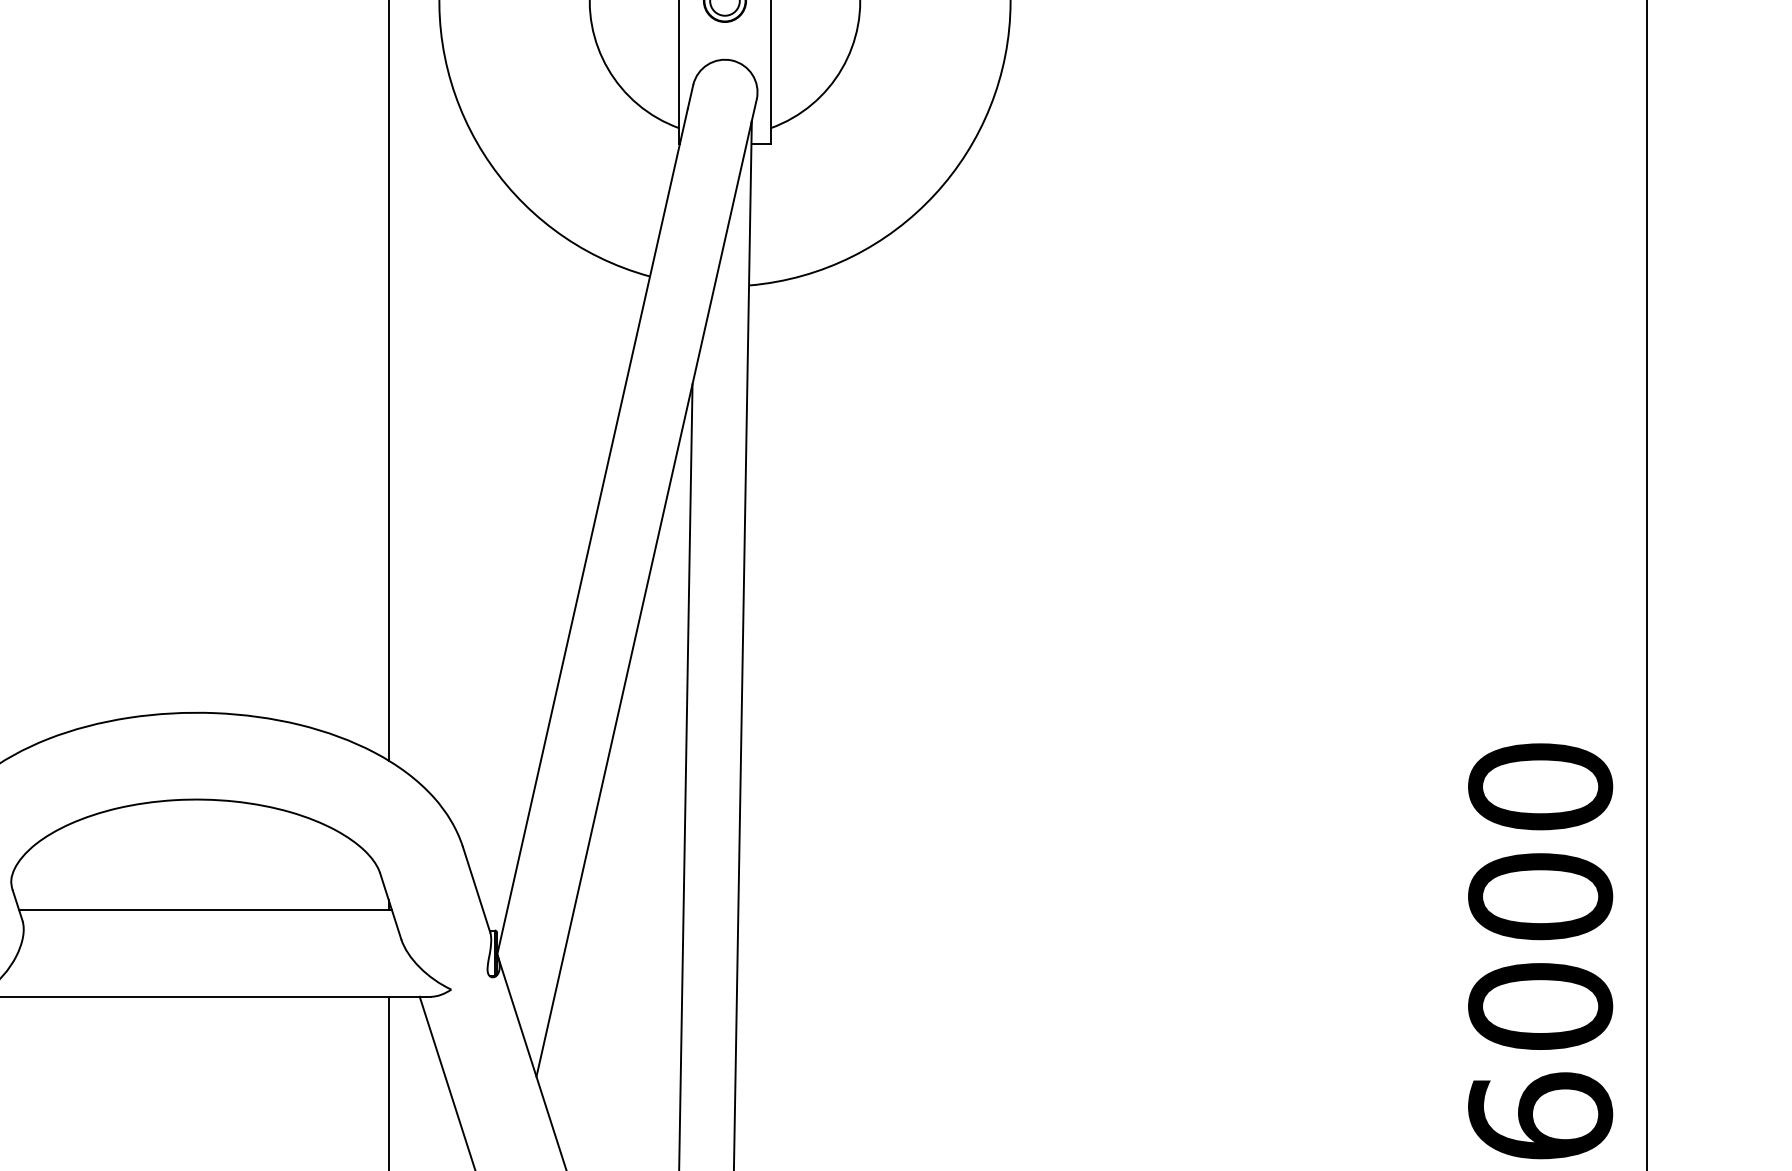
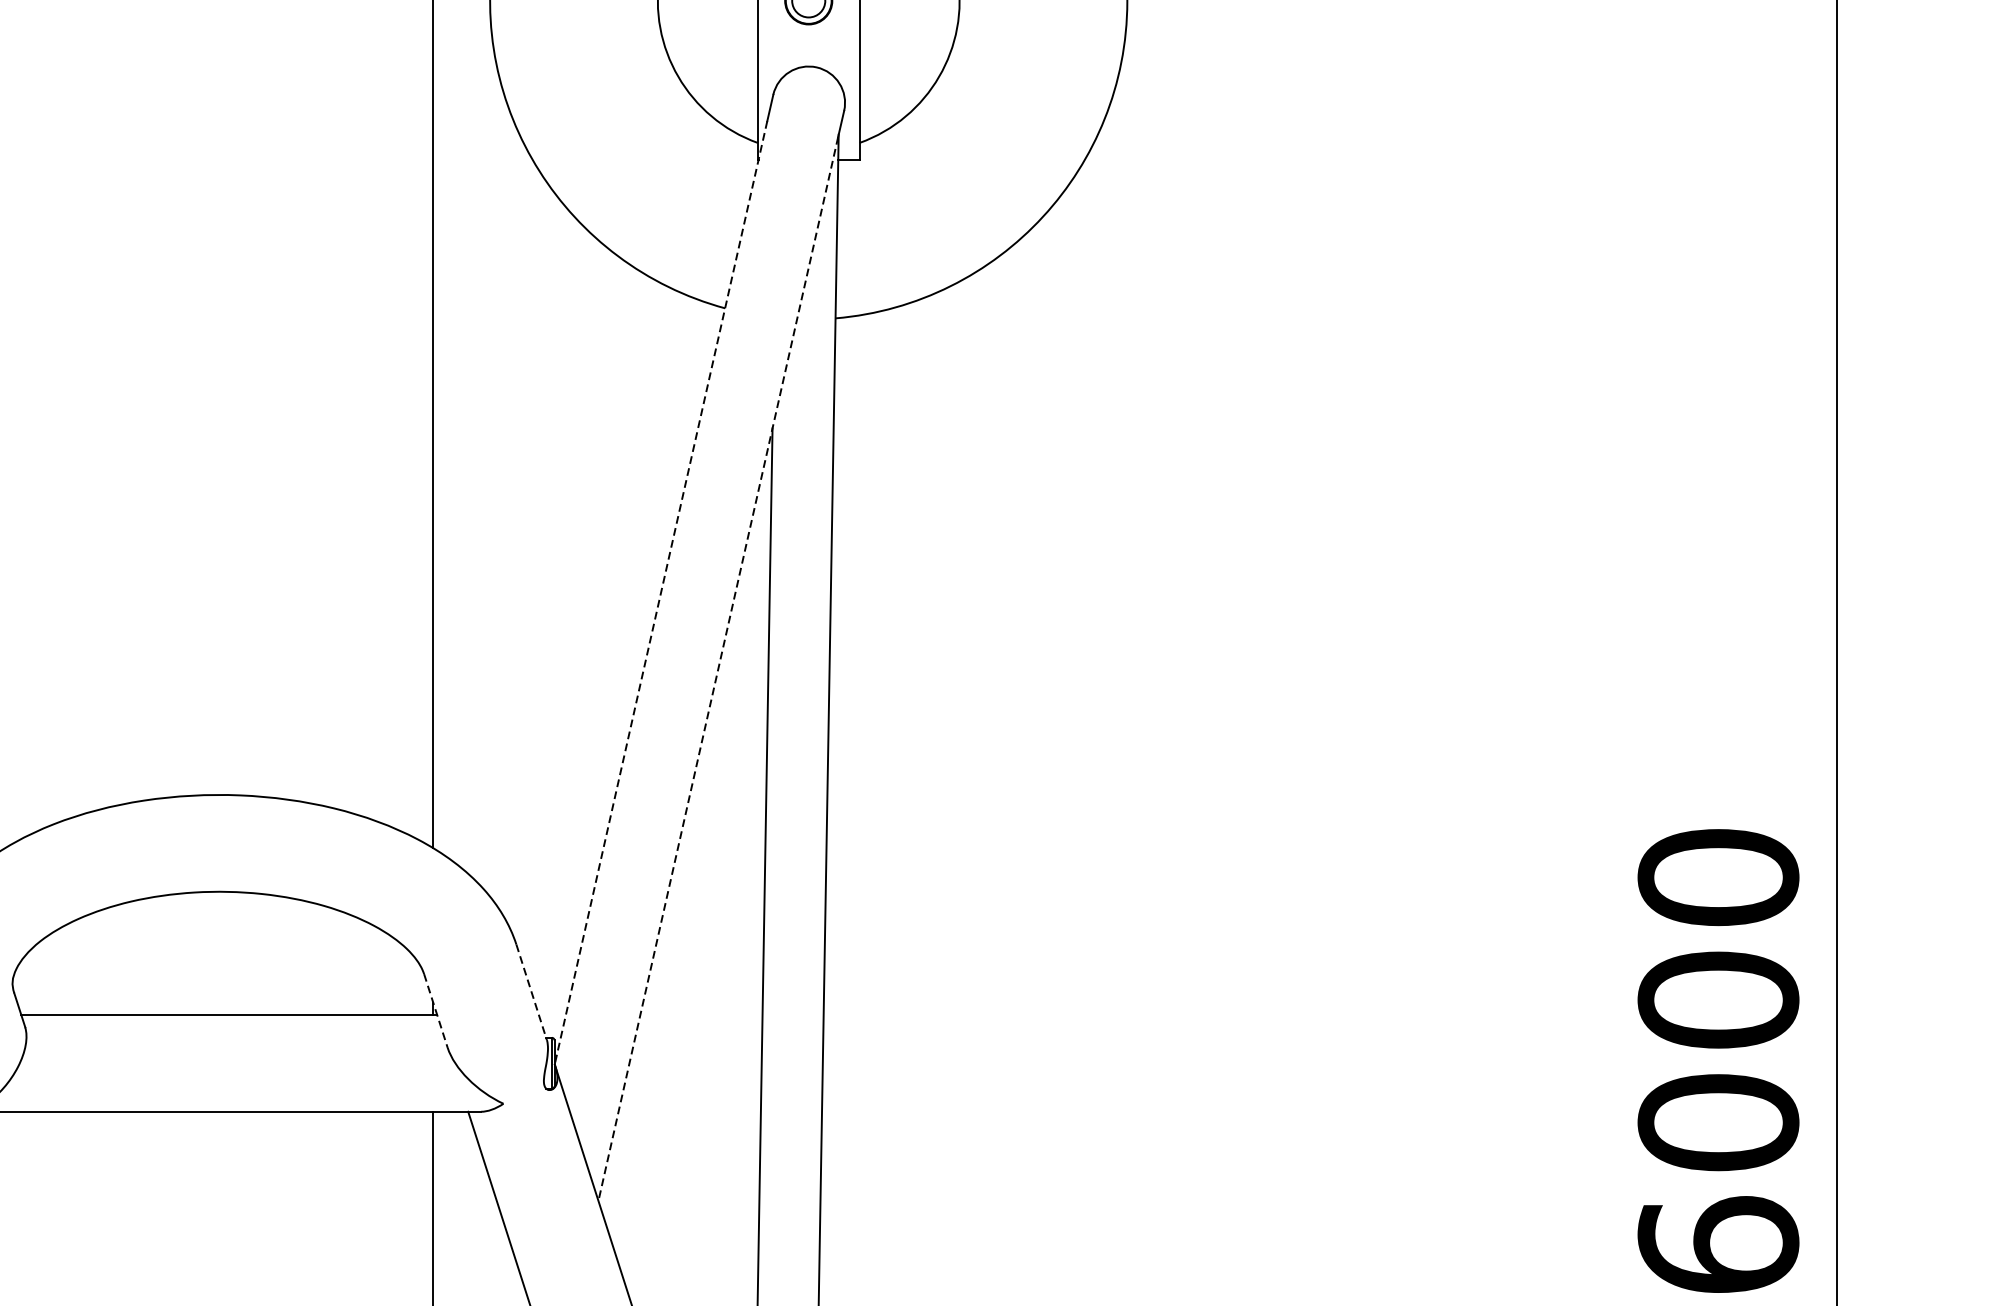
line: (592, 532) -> (660, 593), solid -> dashed
line: (643, 599) -> (717, 668), solid -> dashed
line: (476, 889) -> (531, 992), solid -> dashed
line: (390, 906) -> (435, 1011), solid -> dashed

